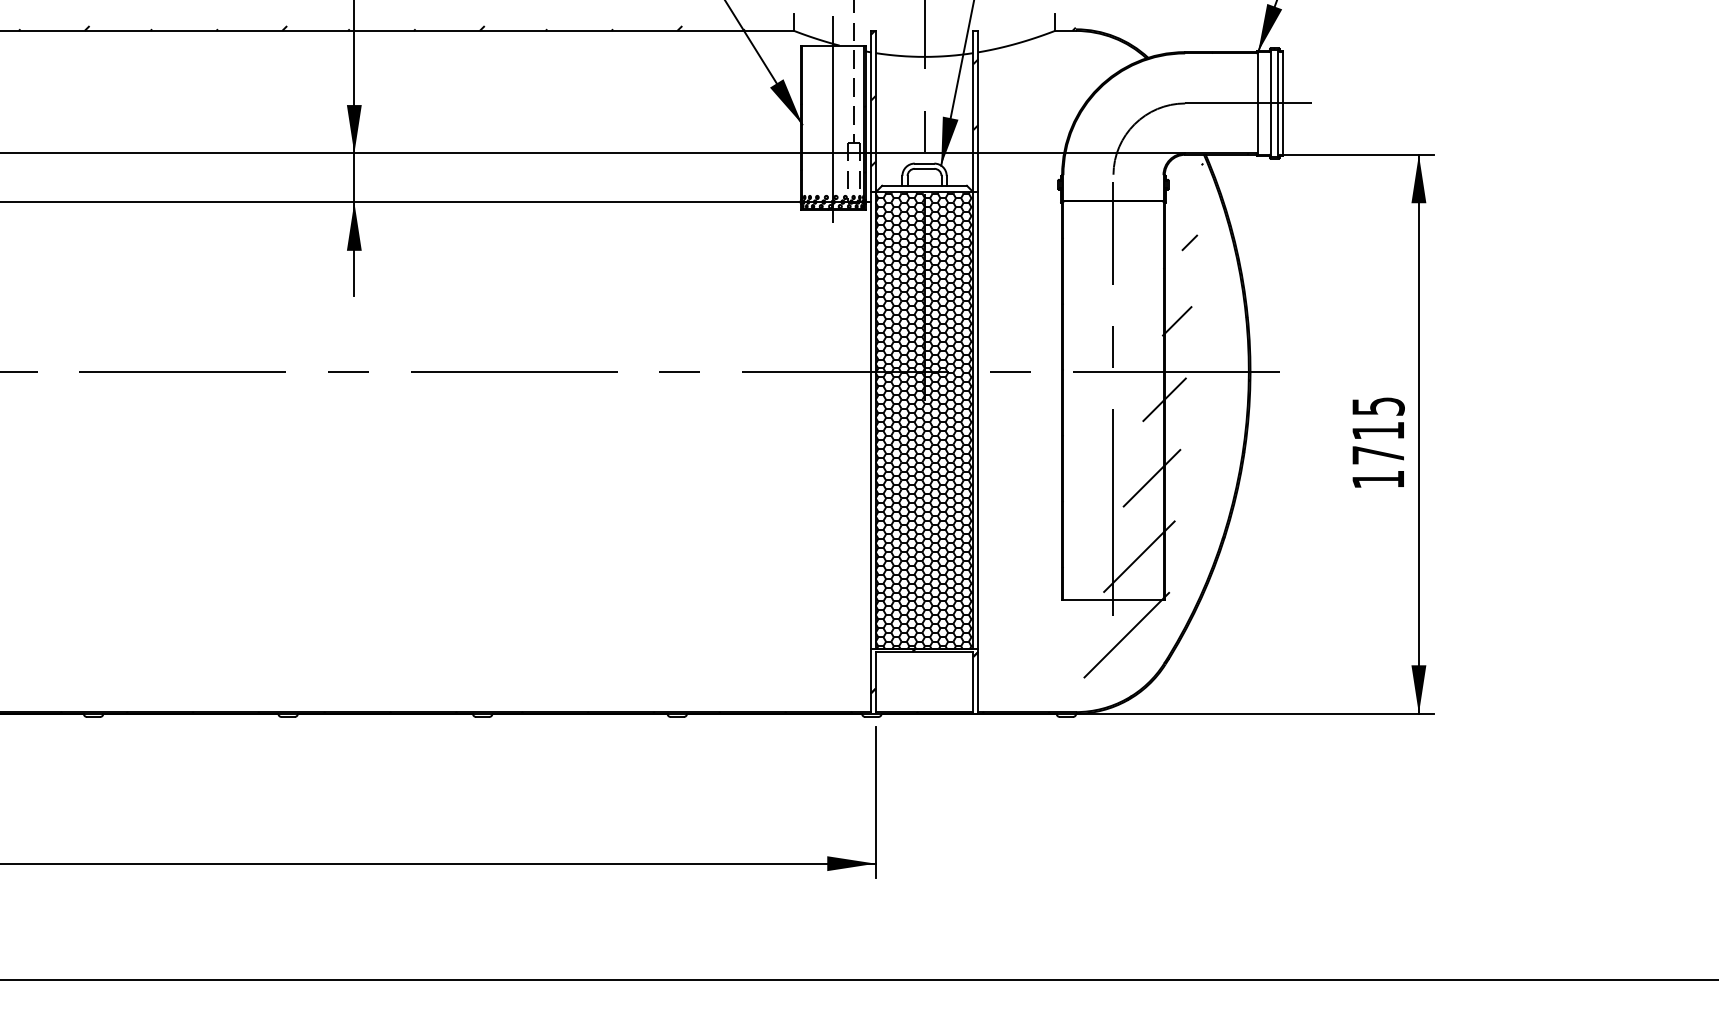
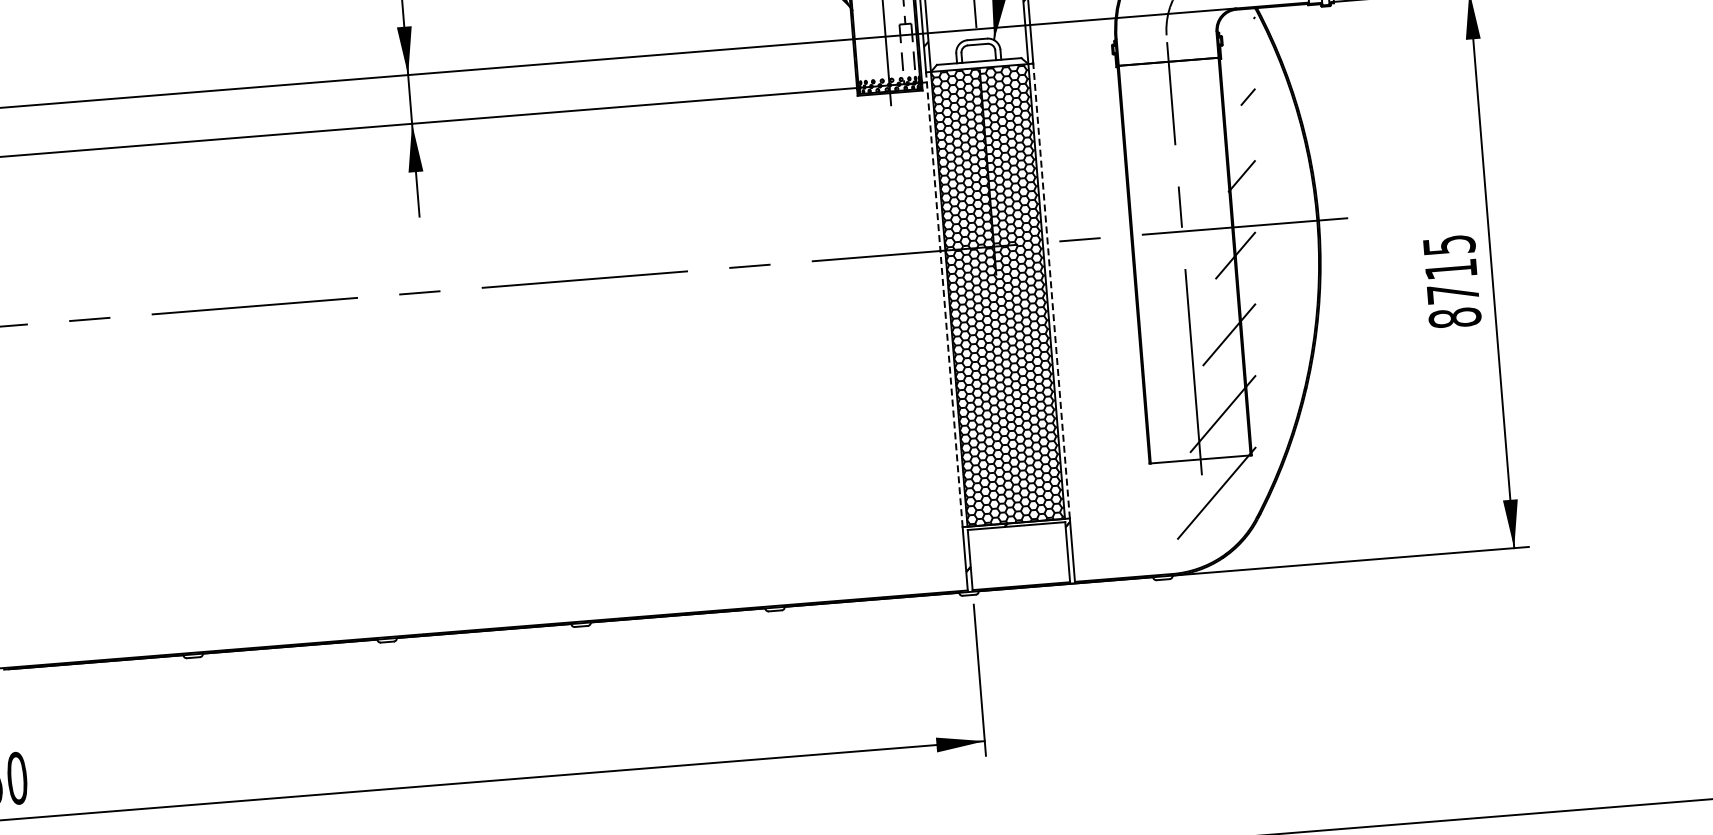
line: (870, 419) -> (944, 298), solid -> dashed
line: (978, 419) -> (1051, 290), solid -> dashed
text: (1377, 479) -> (1454, 317), 1715 -> 8715

